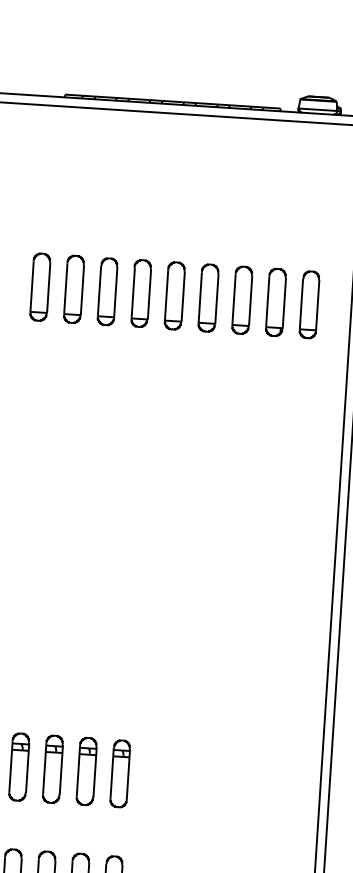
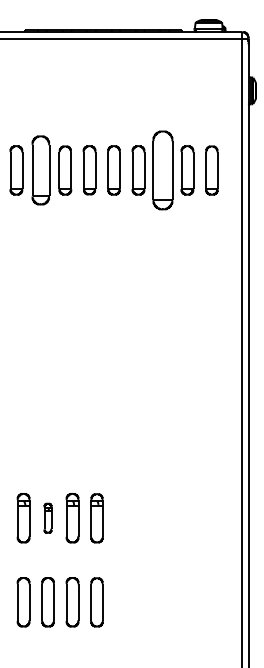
part: (73, 289) -> (40, 170), size x1.4
part: (241, 300) -> (162, 170), size x1.6
part: (52, 769) -> (47, 518), size x0.6

